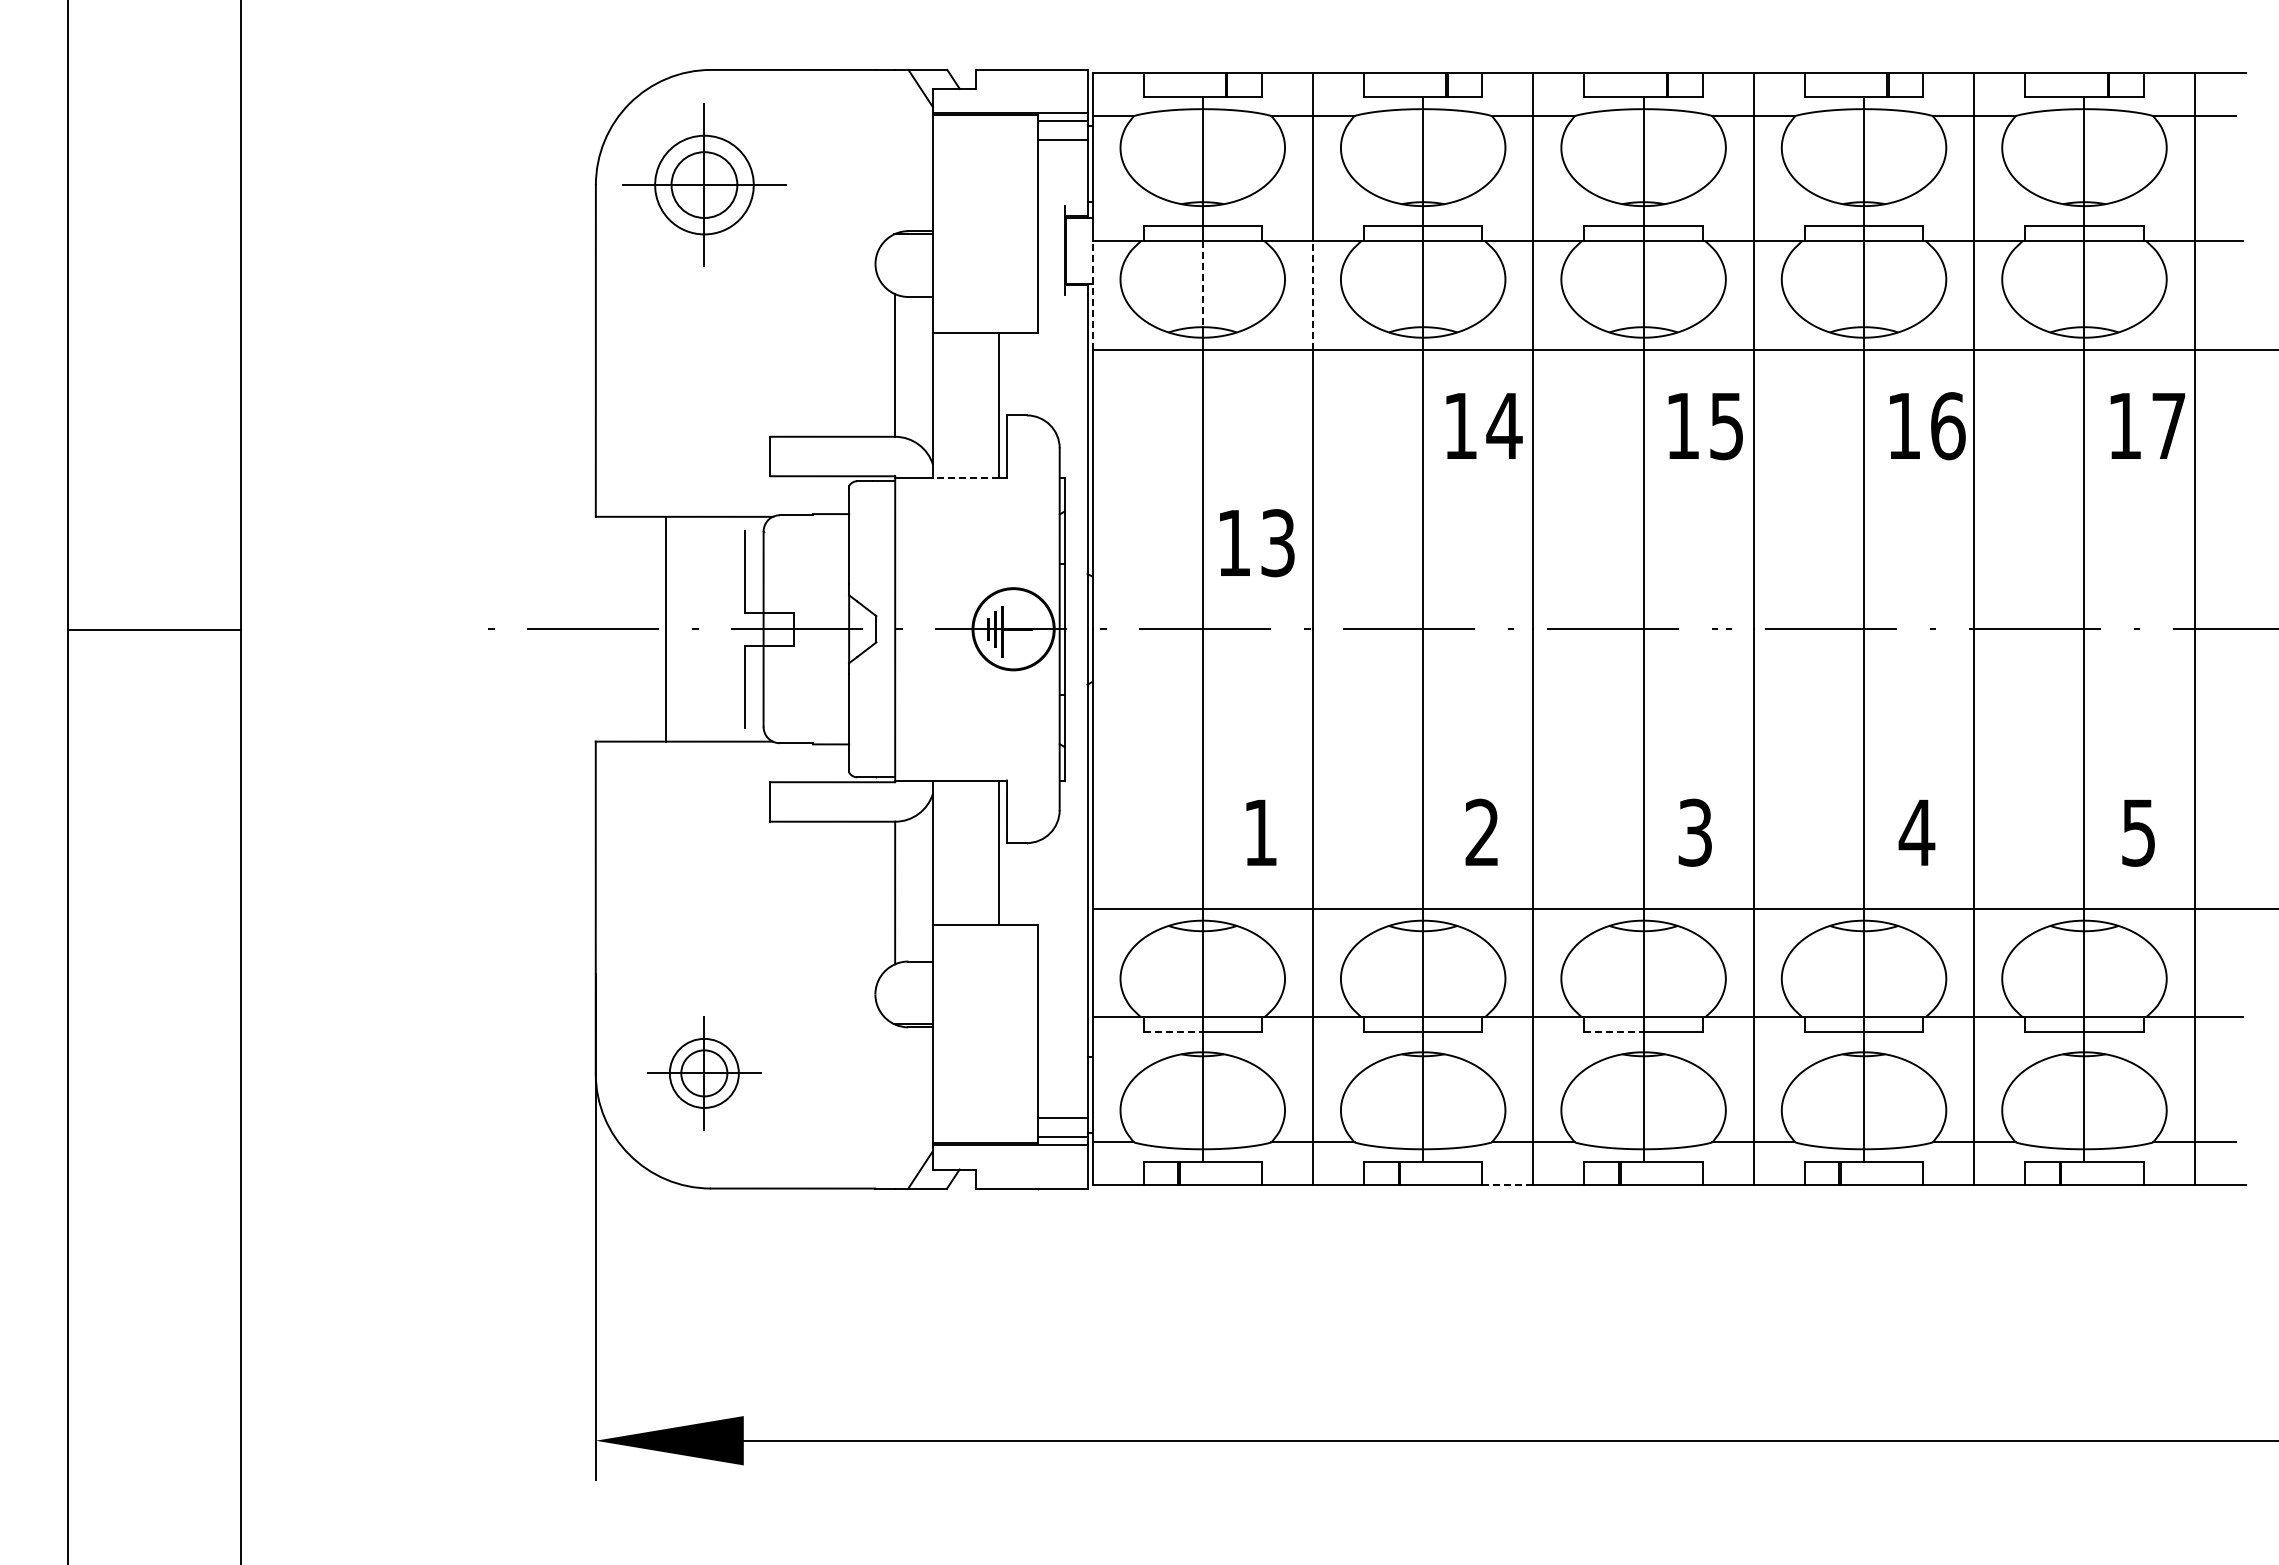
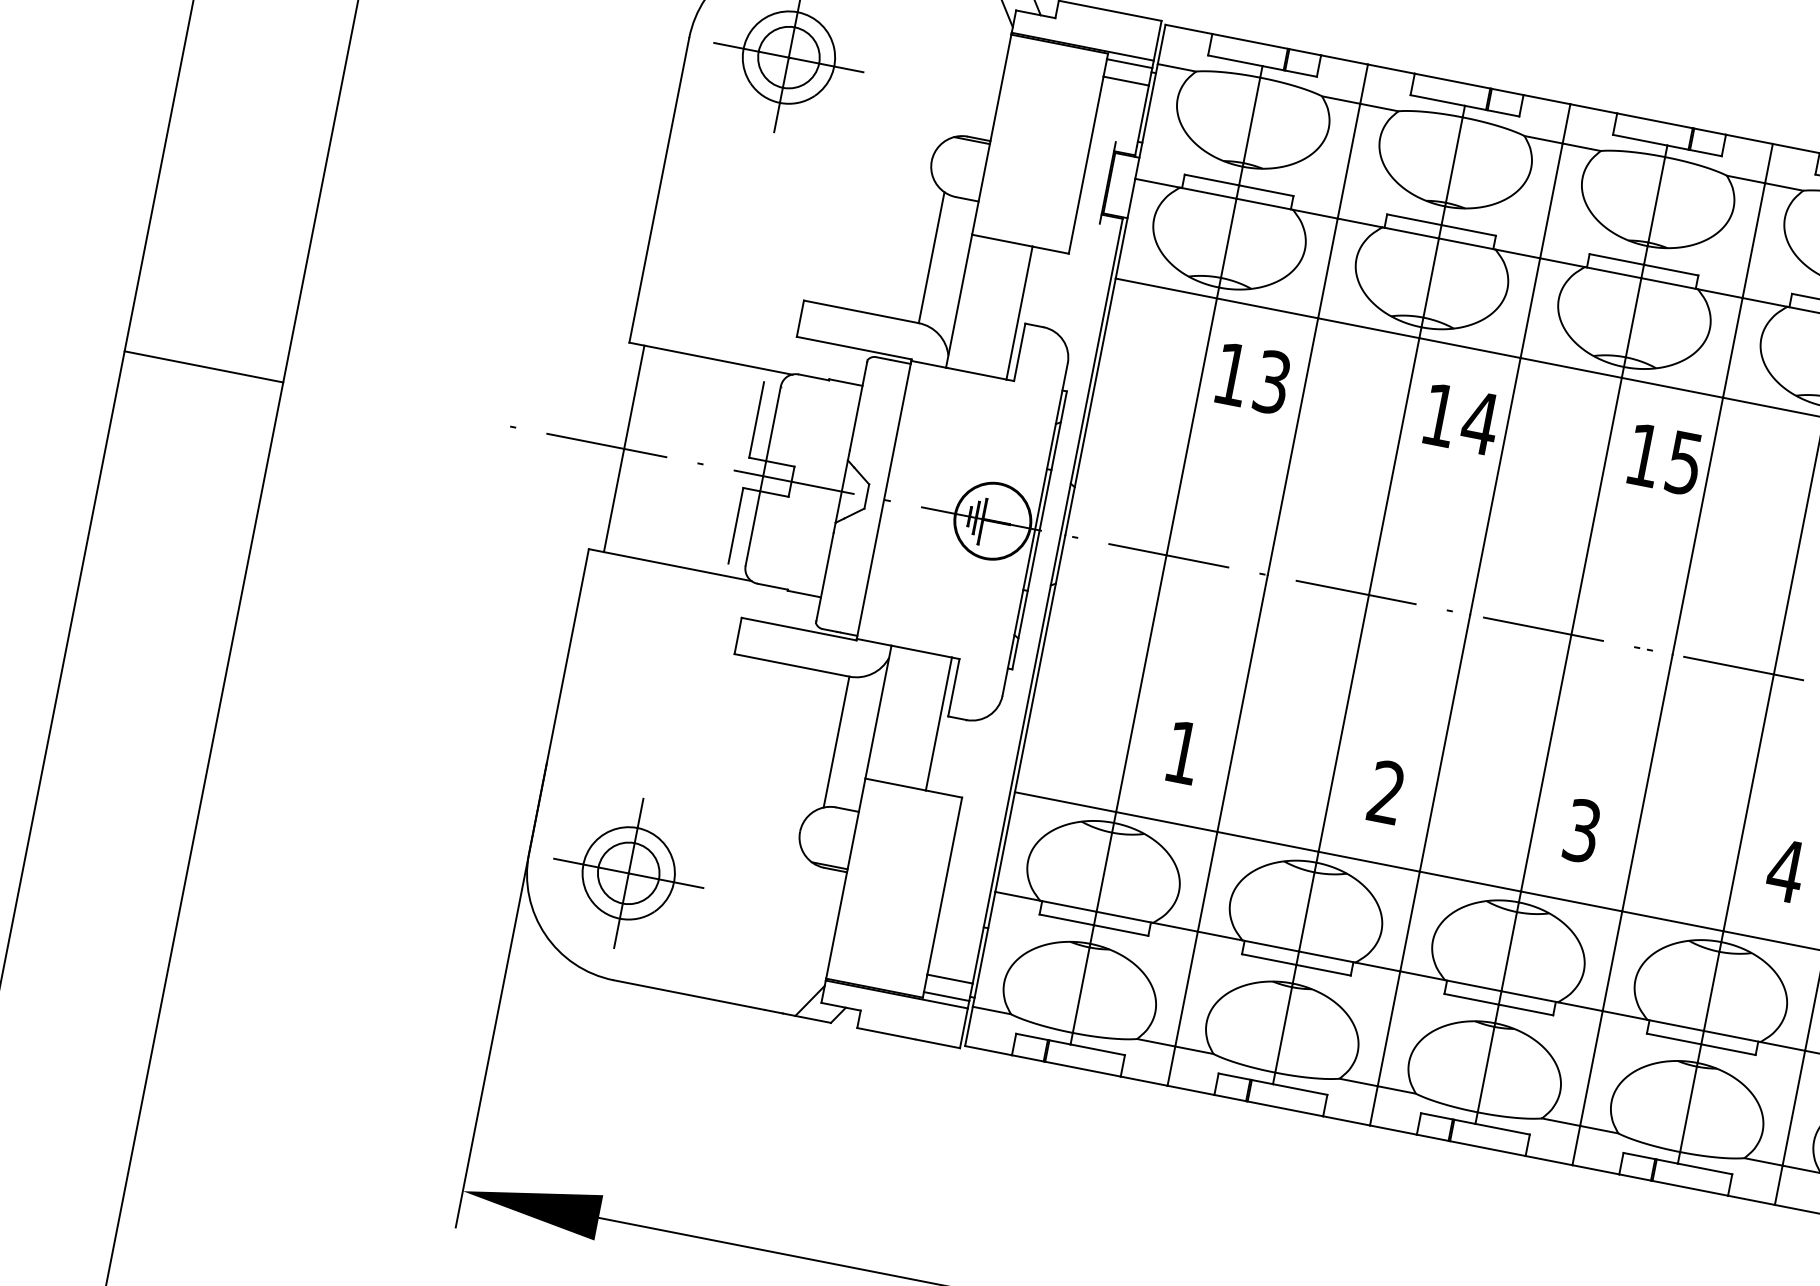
line: (1202, 284) -> (1228, 238), dashed -> solid
line: (1092, 294) -> (1125, 228), dashed -> solid
line: (1312, 294) -> (1327, 267), dashed -> solid
line: (965, 477) -> (976, 373), dashed -> solid
text: (1257, 543) -> (1253, 378), moved
line: (666, 628) -> (624, 448), moved
line: (1173, 1032) -> (1067, 920), dashed -> solid
line: (1614, 1032) -> (1472, 999), dashed -> solid
part: (704, 1073) -> (628, 873), size x1.43
line: (1508, 1185) -> (1347, 1121), dashed -> solid

